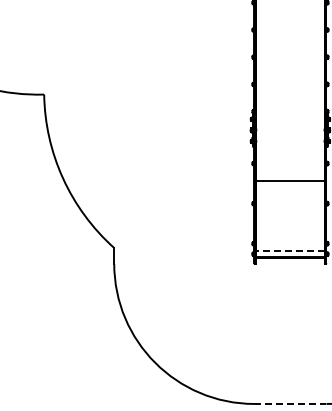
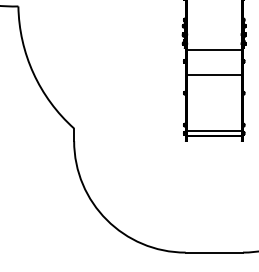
line: (290, 148) -> (214, 49), added
line: (289, 250) -> (213, 130), dashed -> solid
line: (290, 403) -> (214, 252), dashed -> solid

